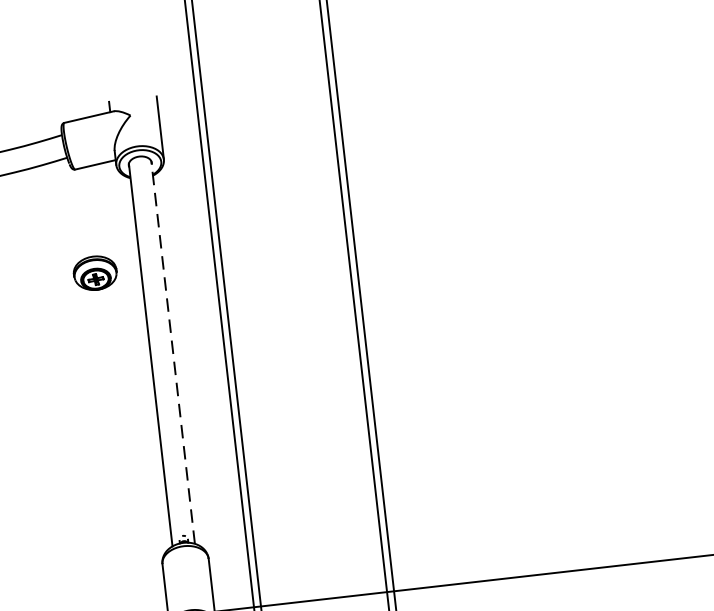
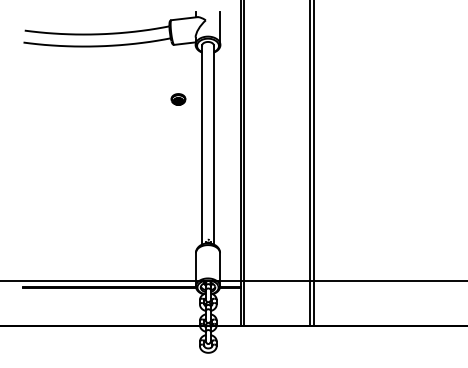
part: (95, 273) -> (178, 99), size x0.62
line: (172, 352) -> (213, 144), dashed -> solid

